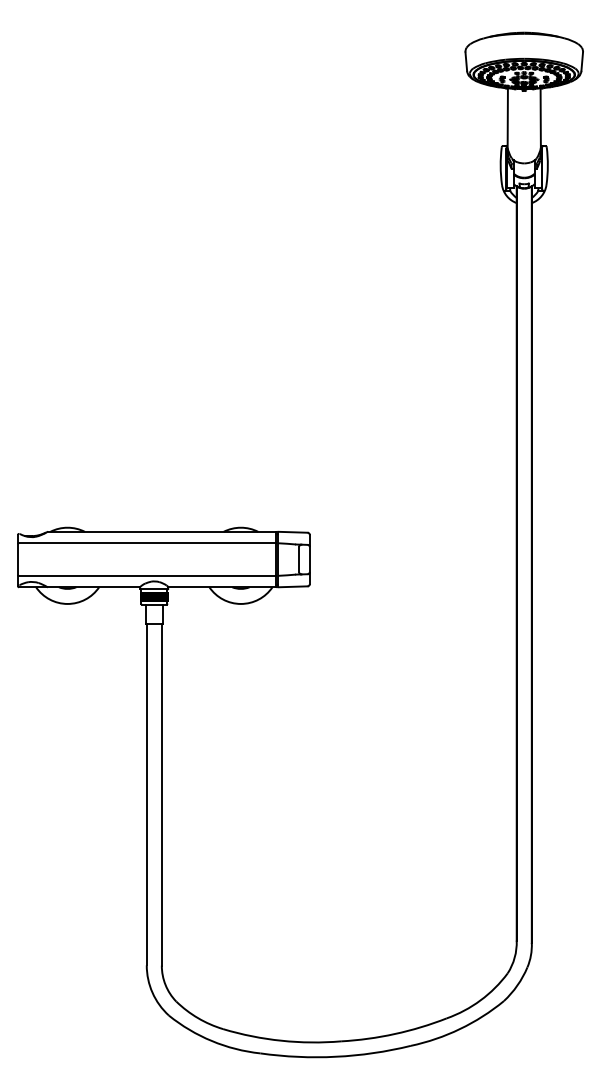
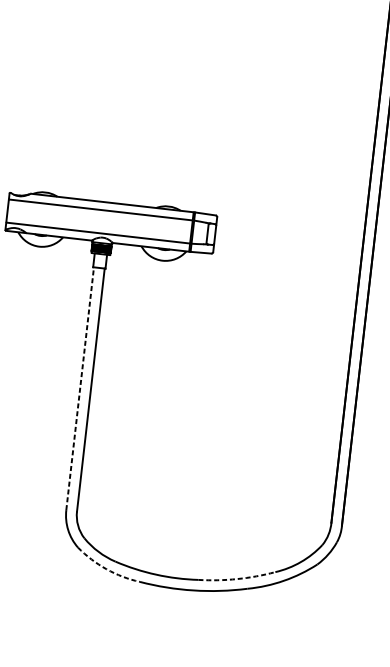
line: (146, 794) -> (79, 388), solid -> dashed
arc: (394, 1034) -> (236, 579), solid -> dashed
arc: (211, 1041) -> (106, 569), solid -> dashed

